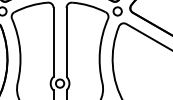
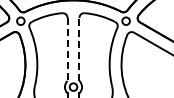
line: (53, 42) -> (67, 49), solid -> dashed
line: (66, 42) -> (79, 49), solid -> dashed

